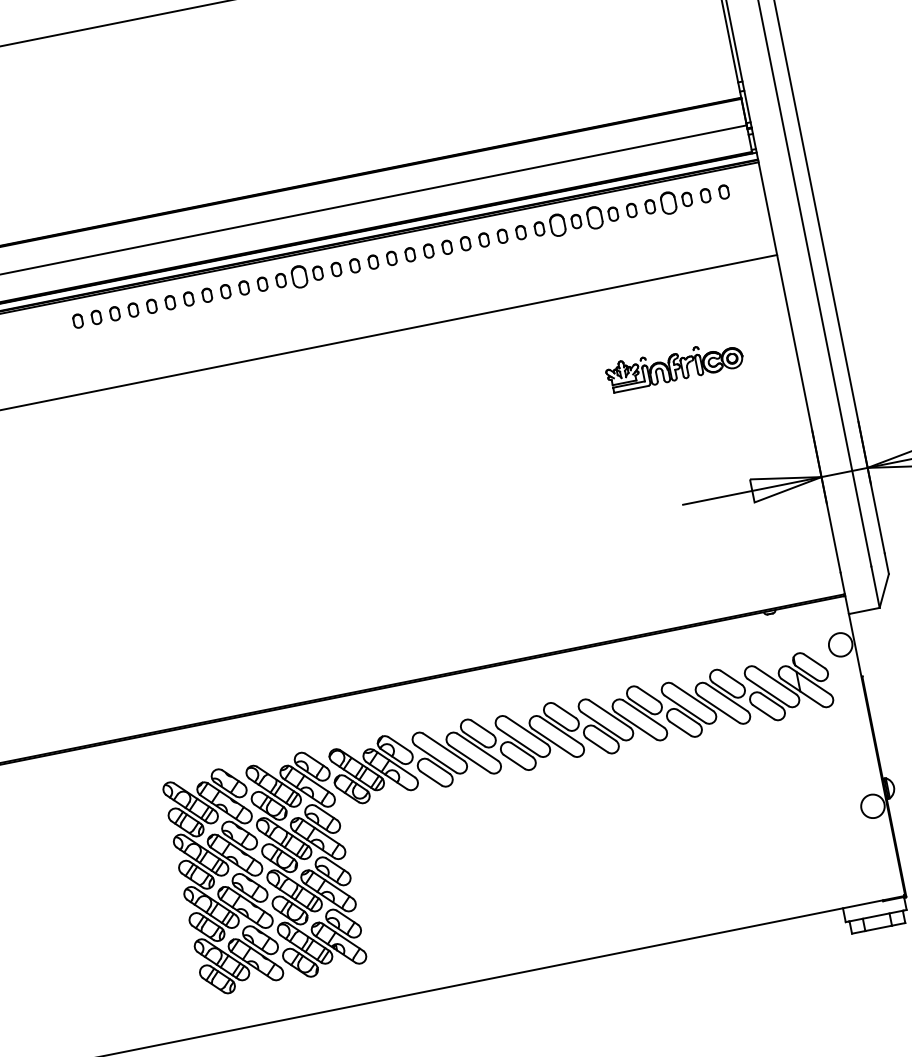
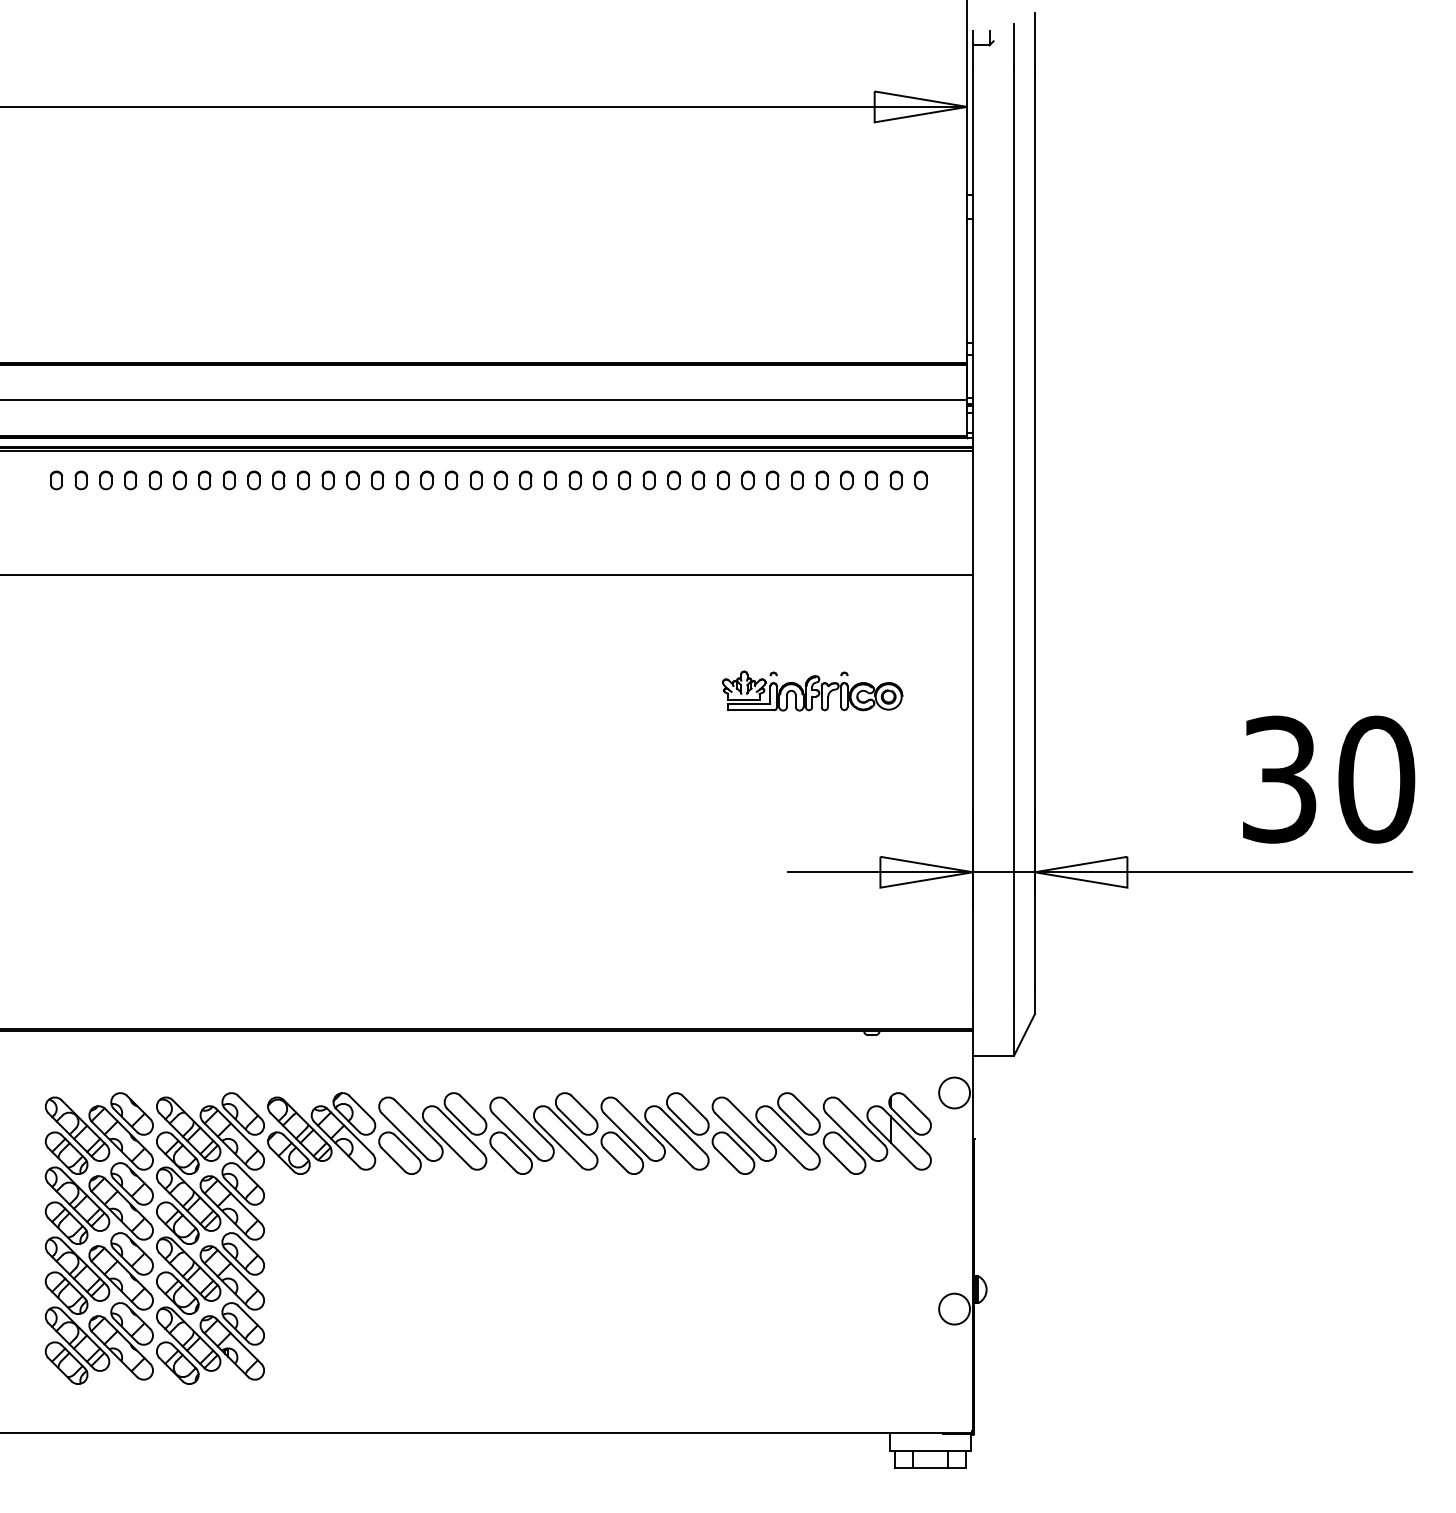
part: (668, 203) -> (846, 480), size x0.62
part: (594, 218) -> (747, 480), size x0.62
part: (557, 225) -> (698, 480), size x0.62
part: (299, 277) -> (352, 480), size x0.62

